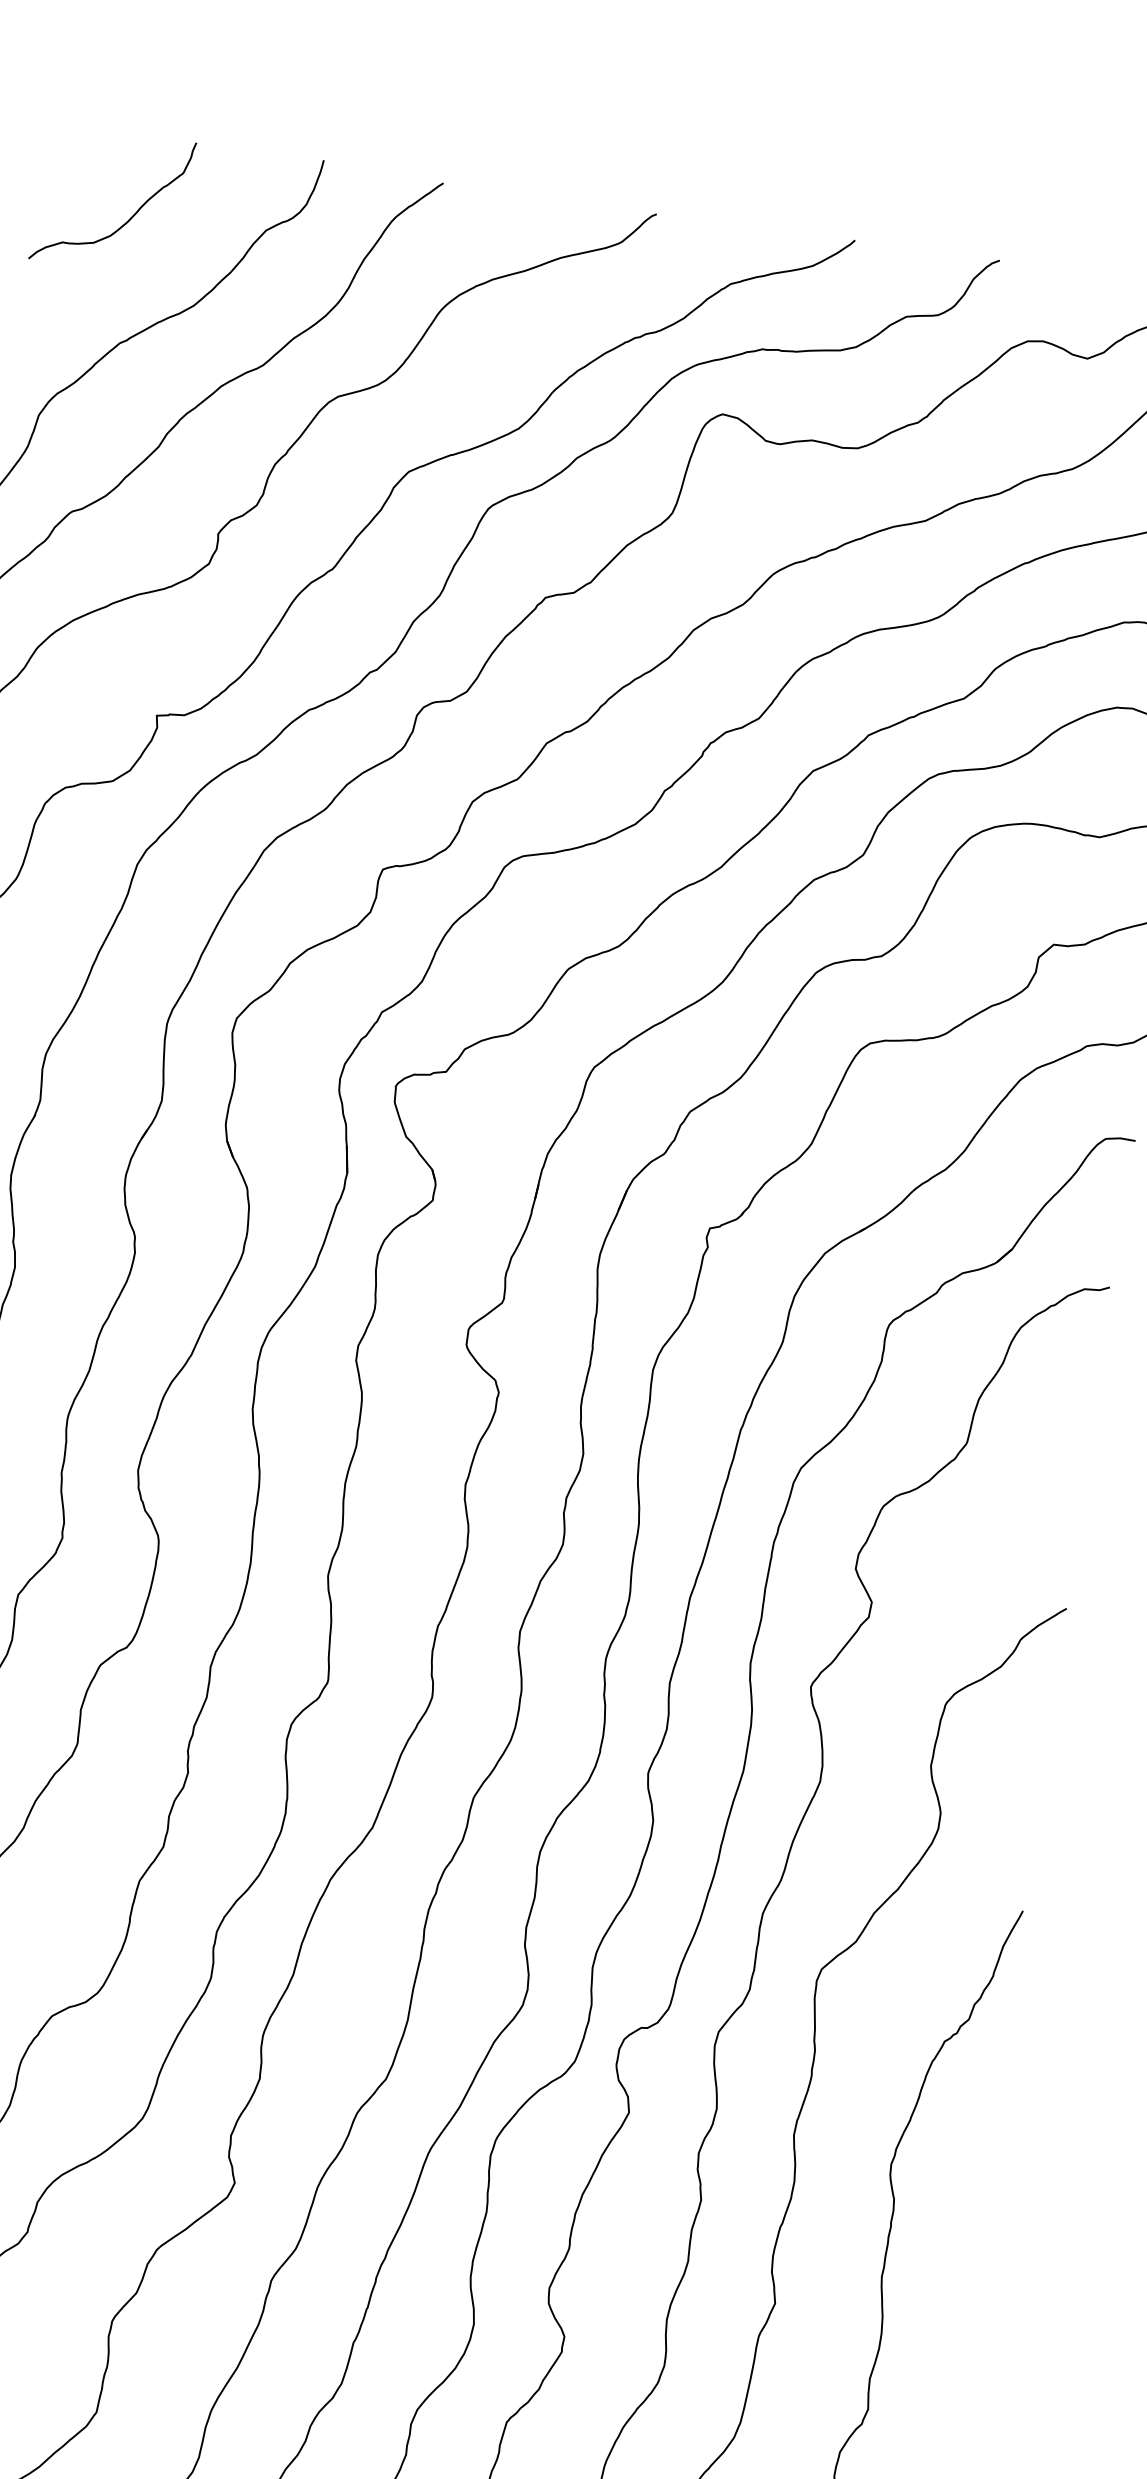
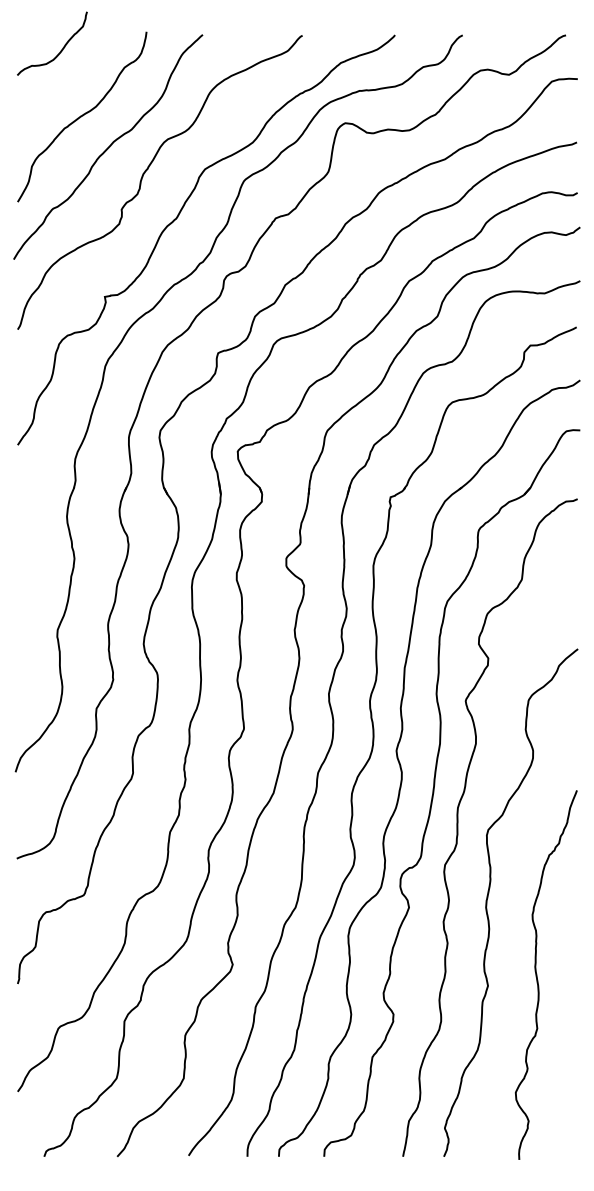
curve: (128, 217) -> (60, 50), moved

